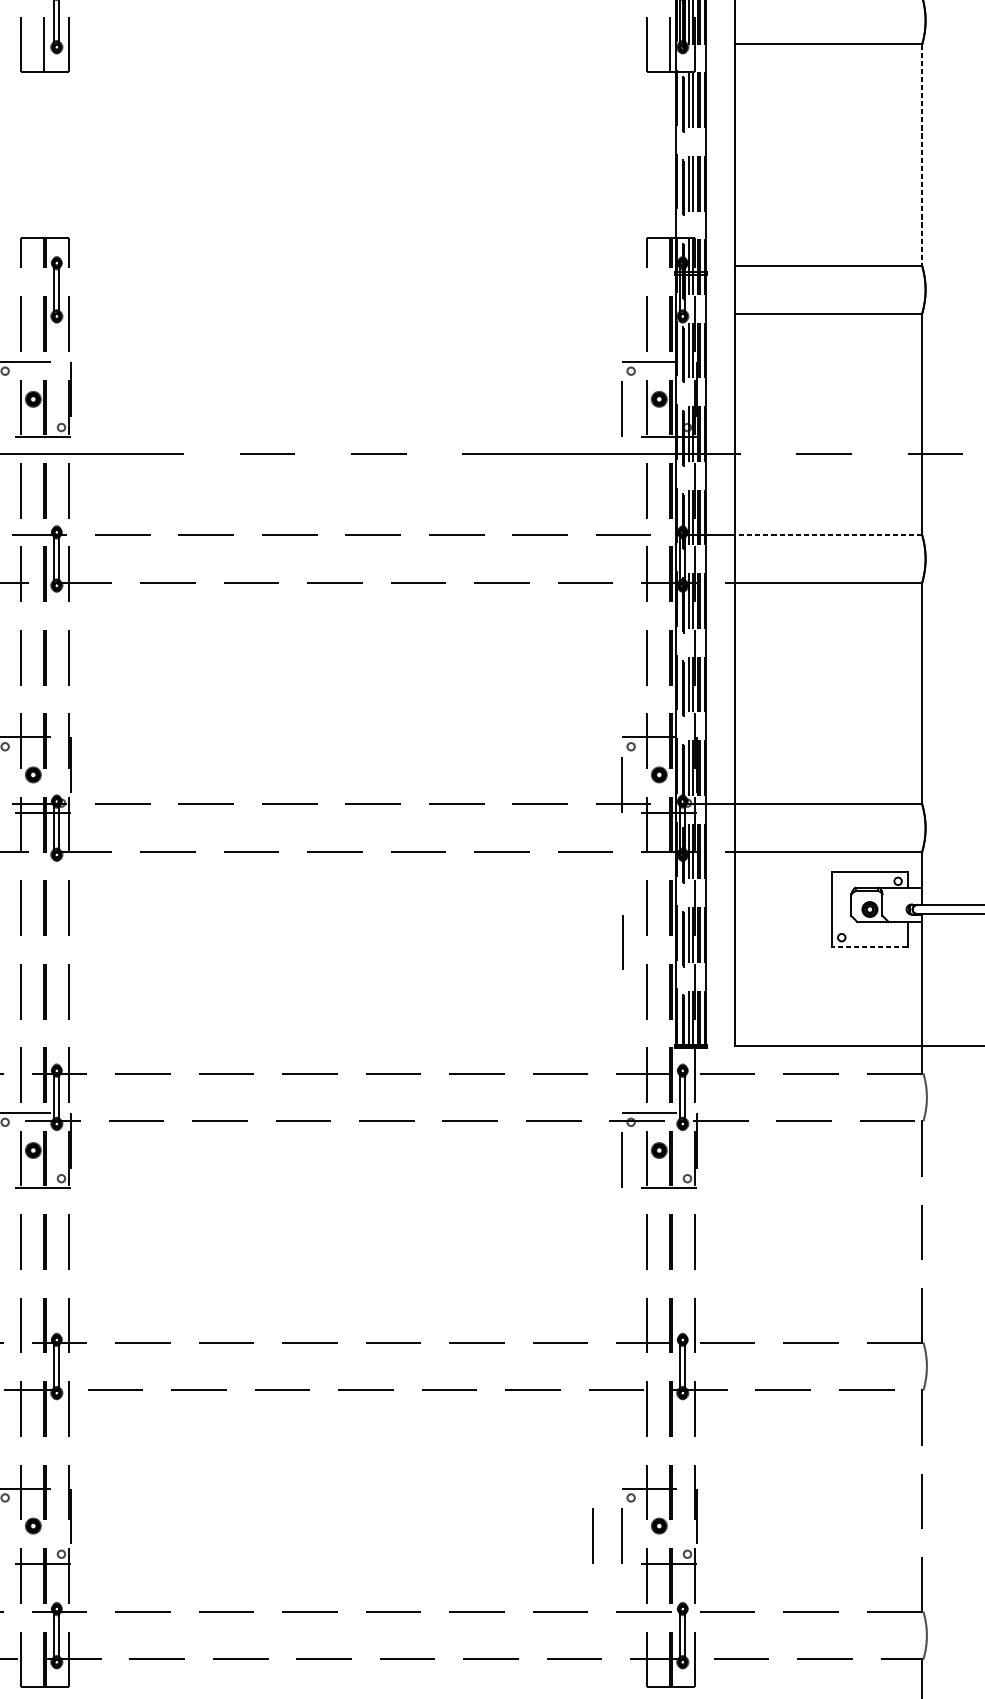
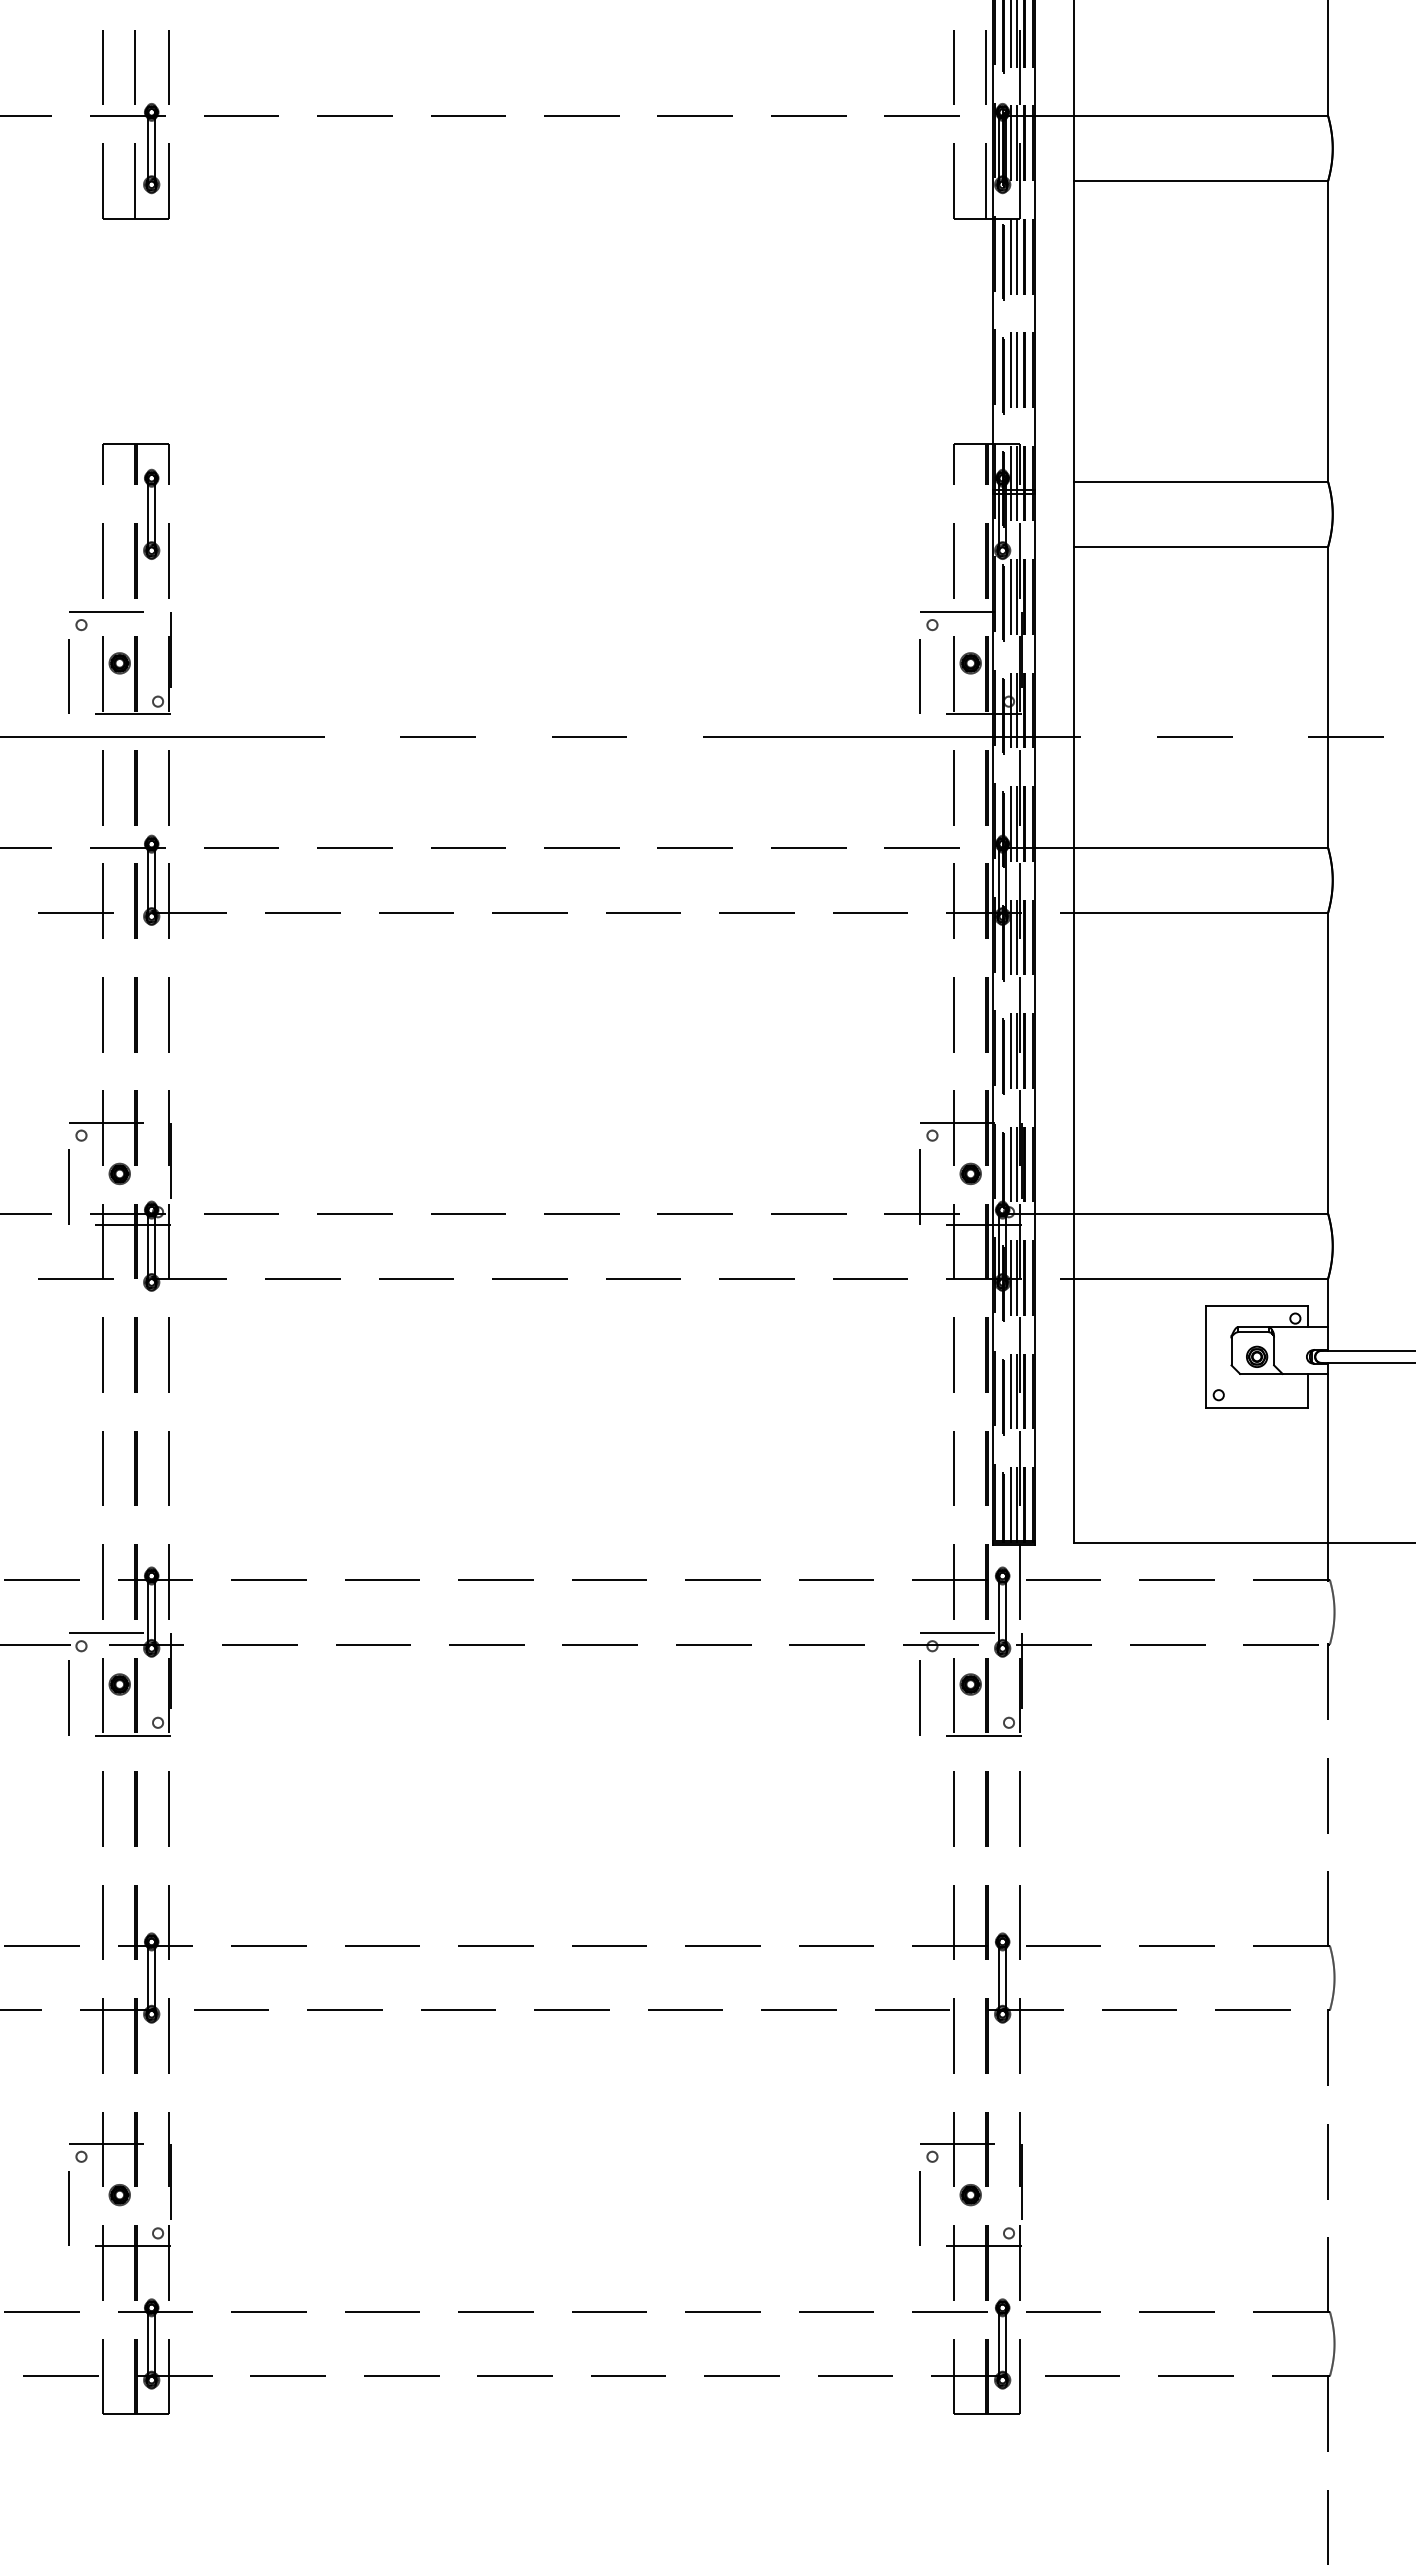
line: (922, 155) -> (1328, 331), dashed -> solid
line: (828, 534) -> (1200, 847), dashed -> solid
line: (623, 942) -> (921, 1401), removed
line: (869, 946) -> (1256, 1407), dashed -> solid
line: (592, 1535) -> (880, 2208), removed

